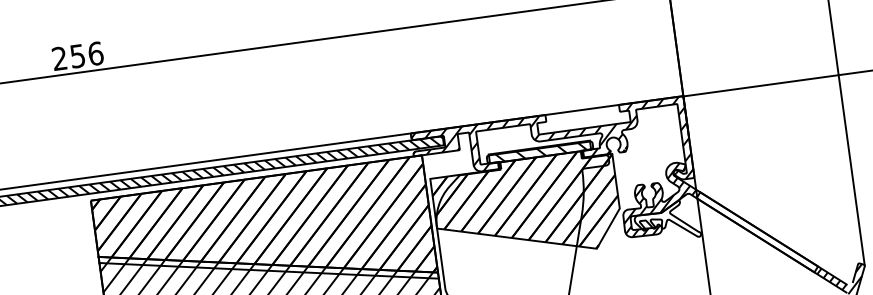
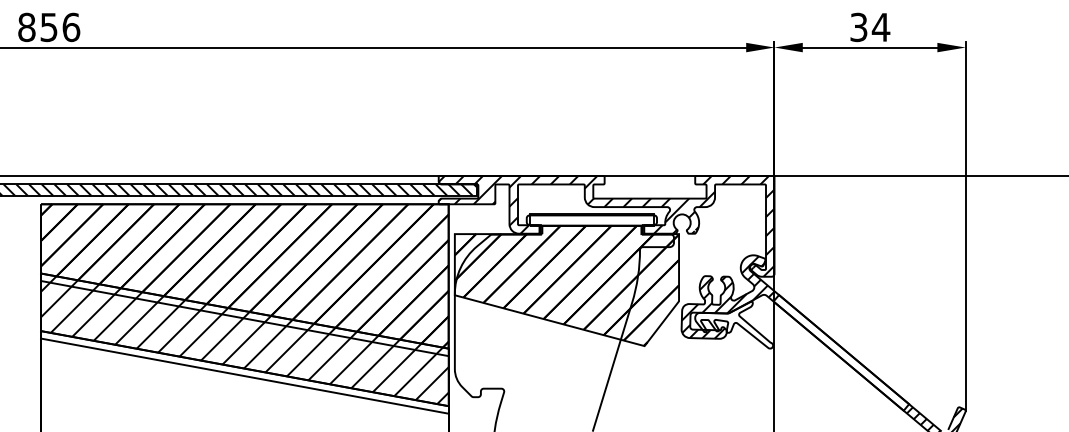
text: (59, 58) -> (26, 27), 256 -> 856
hatch: (540, 151) -> (592, 219), removed

